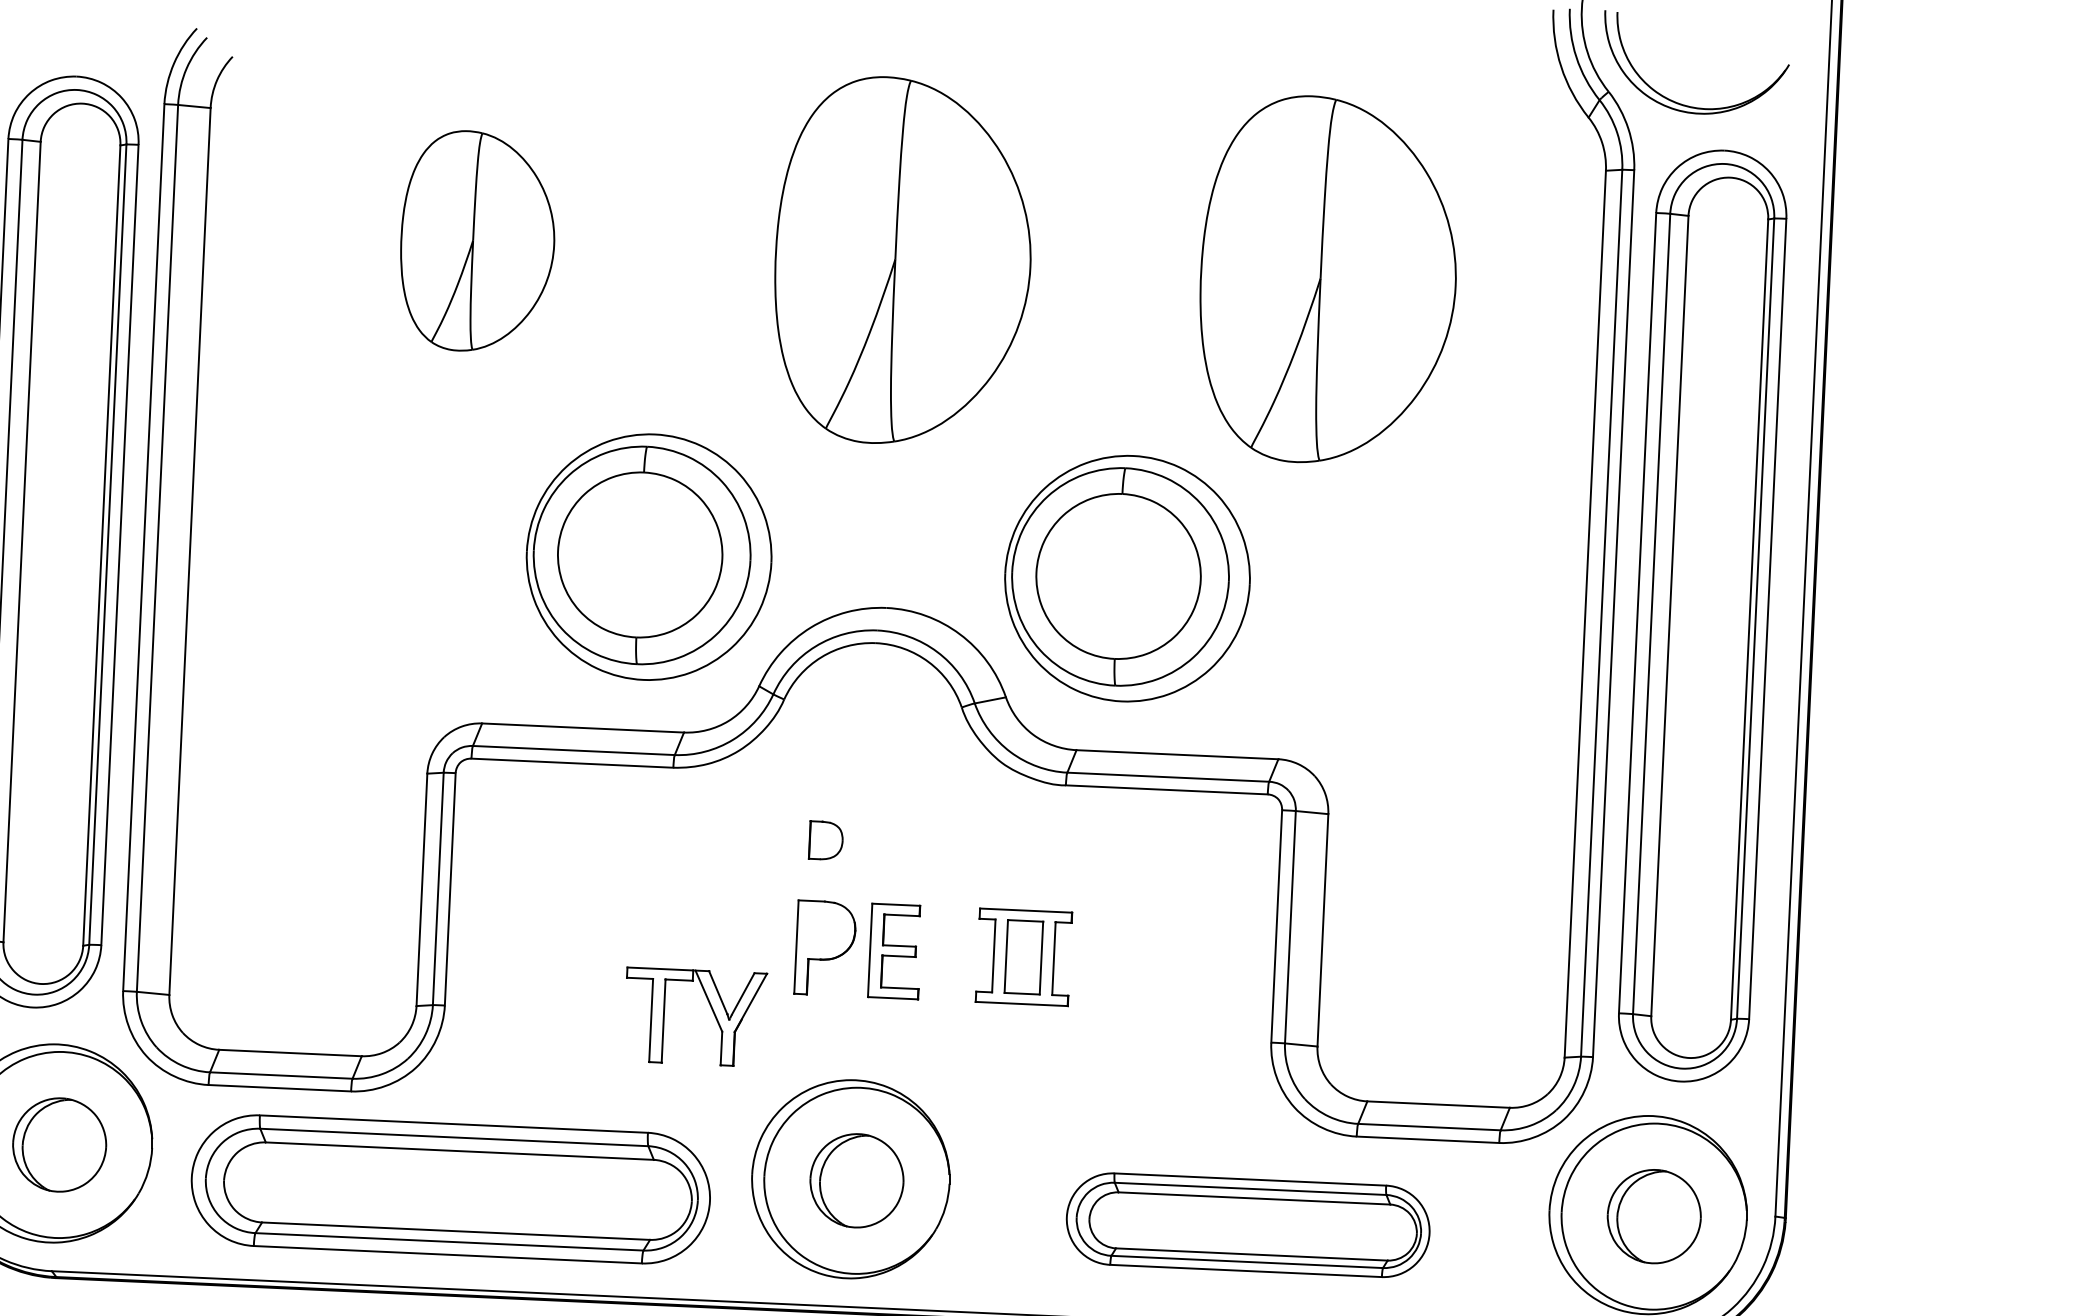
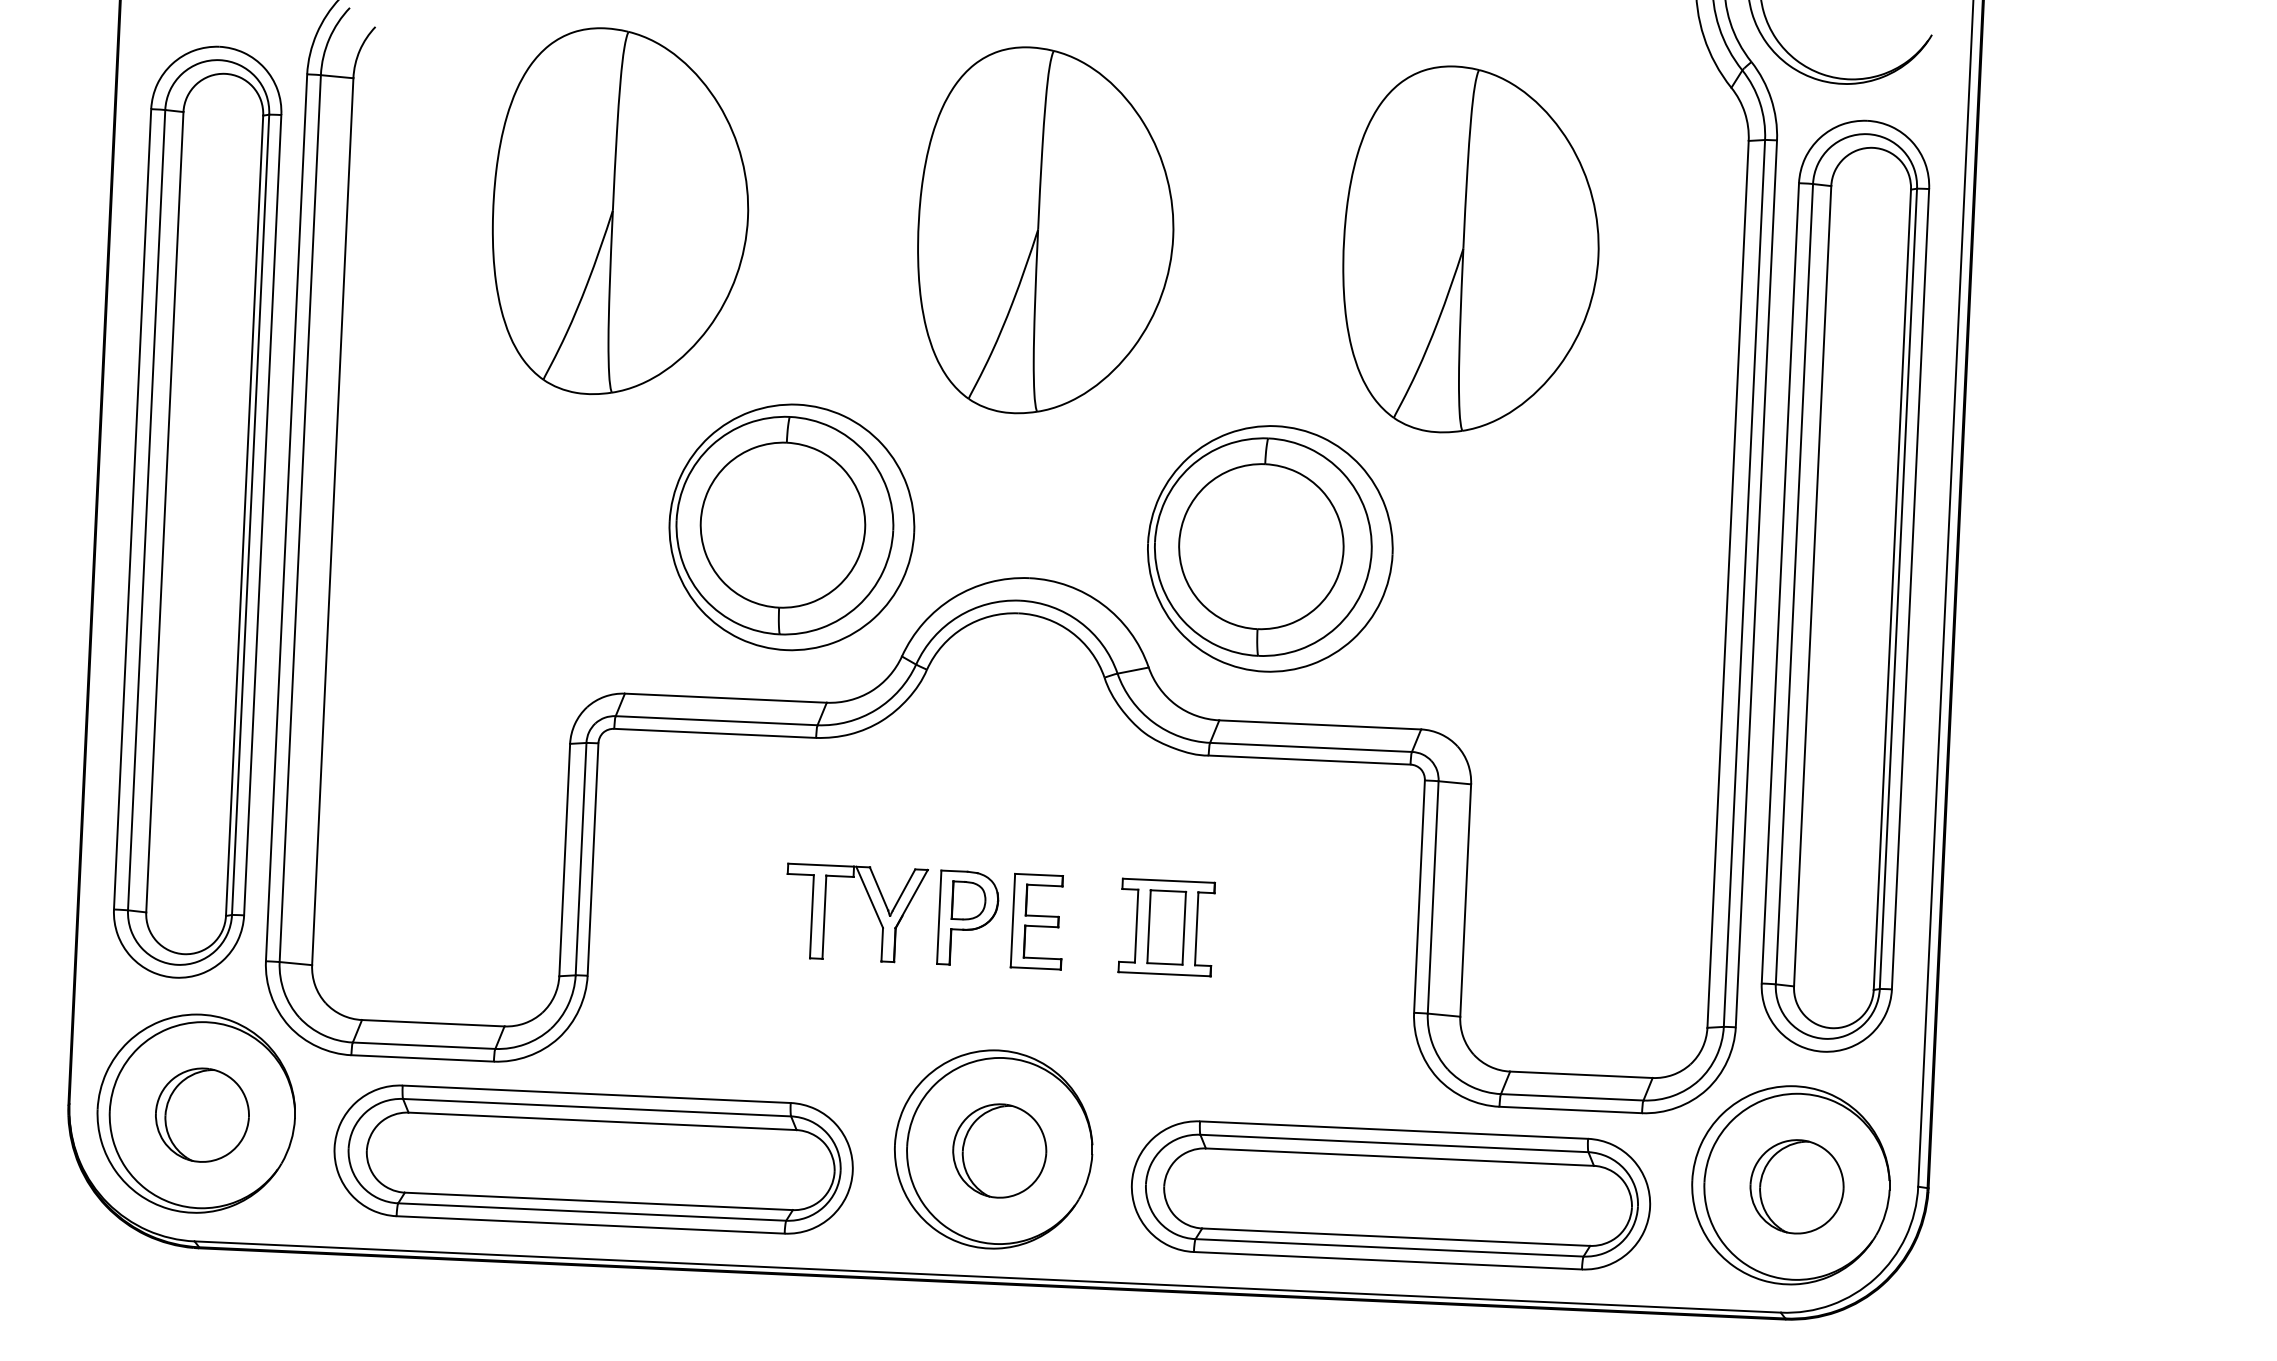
part: (477, 240) -> (620, 210), size x1.67
part: (825, 840) -> (968, 900), moved
part: (710, 1008) -> (871, 904), moved
part: (1247, 1225) -> (1390, 1195), size x1.43

